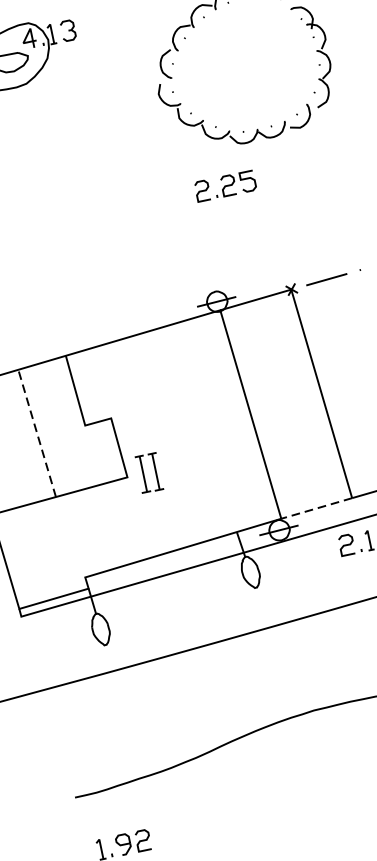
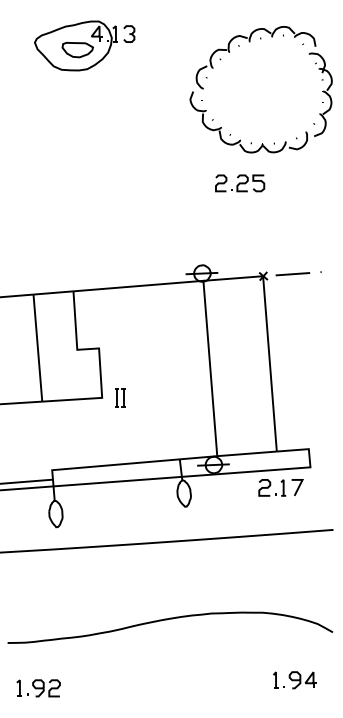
part: (226, 186) -> (240, 183), moved
line: (37, 435) -> (37, 349), dashed -> solid
part: (149, 472) -> (120, 397), size x0.62
line: (317, 507) -> (247, 453), dashed -> solid

